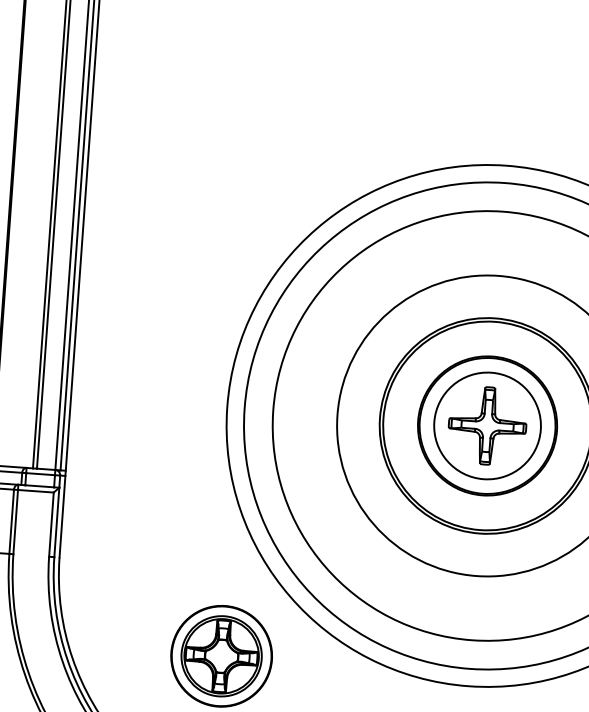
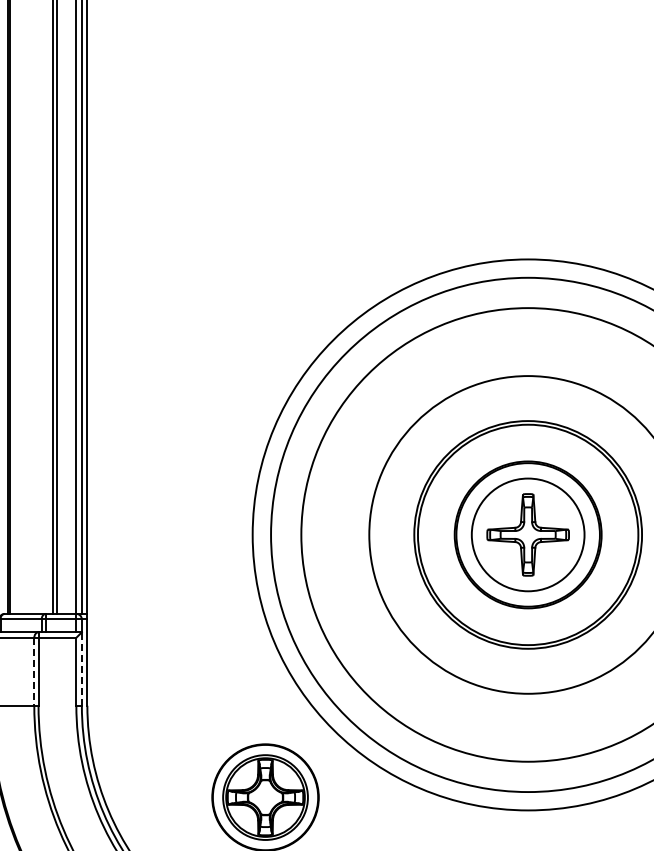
line: (11, 521) -> (34, 671), solid -> dashed
line: (56, 522) -> (81, 669), solid -> dashed

